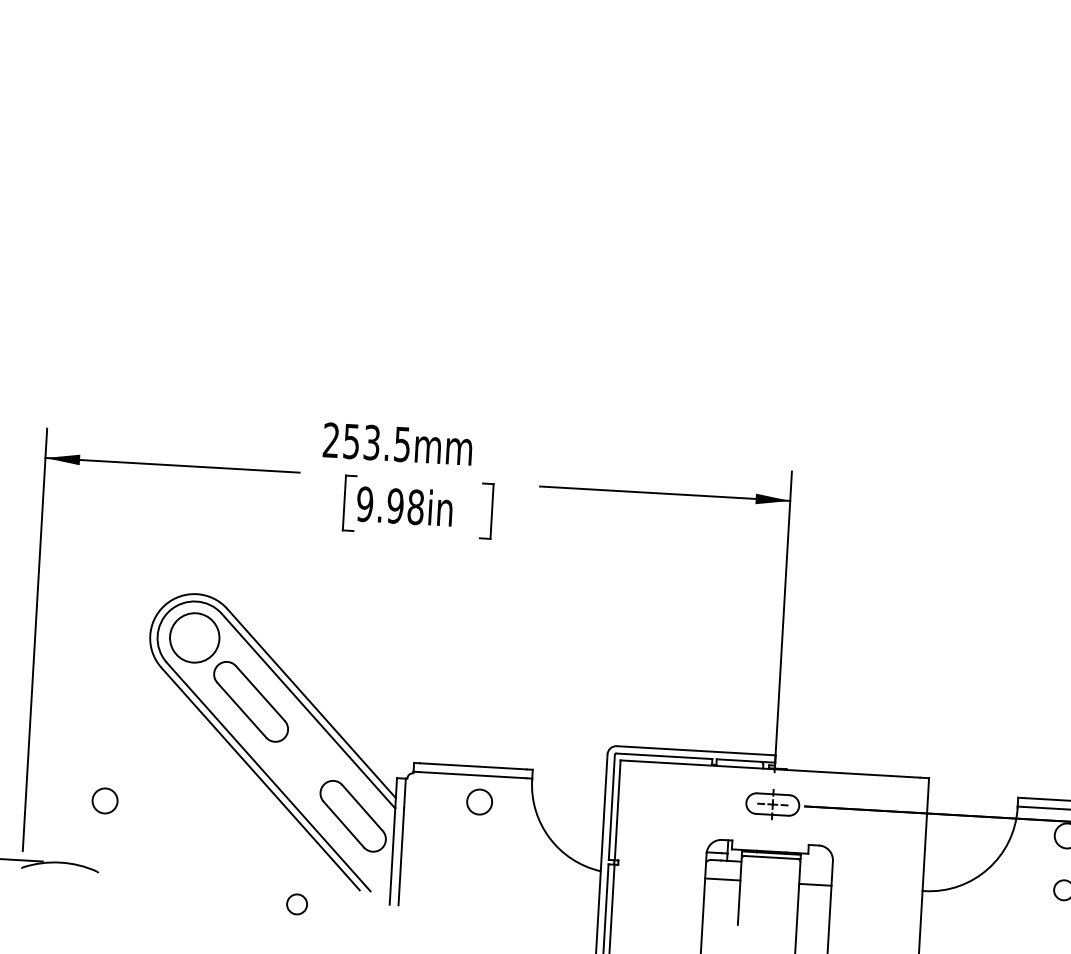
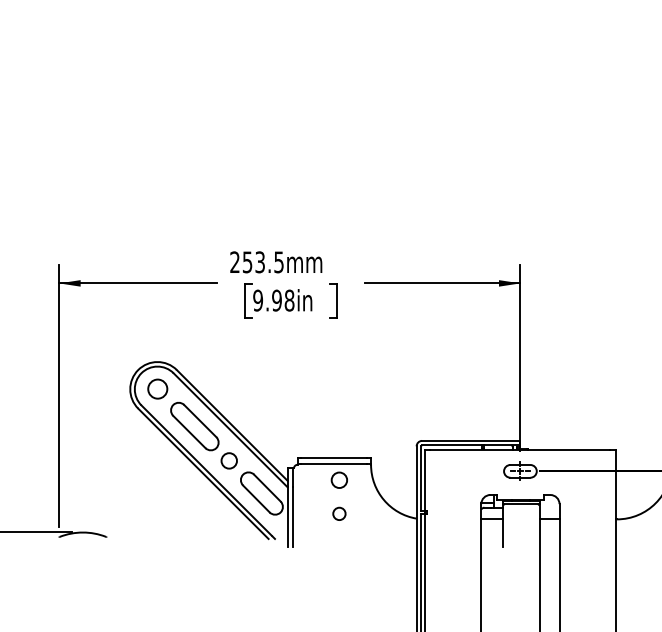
circle: (194, 636) -> (157, 388), size x0.62
circle: (103, 800) -> (228, 460), moved
circle: (297, 903) -> (339, 513), moved

